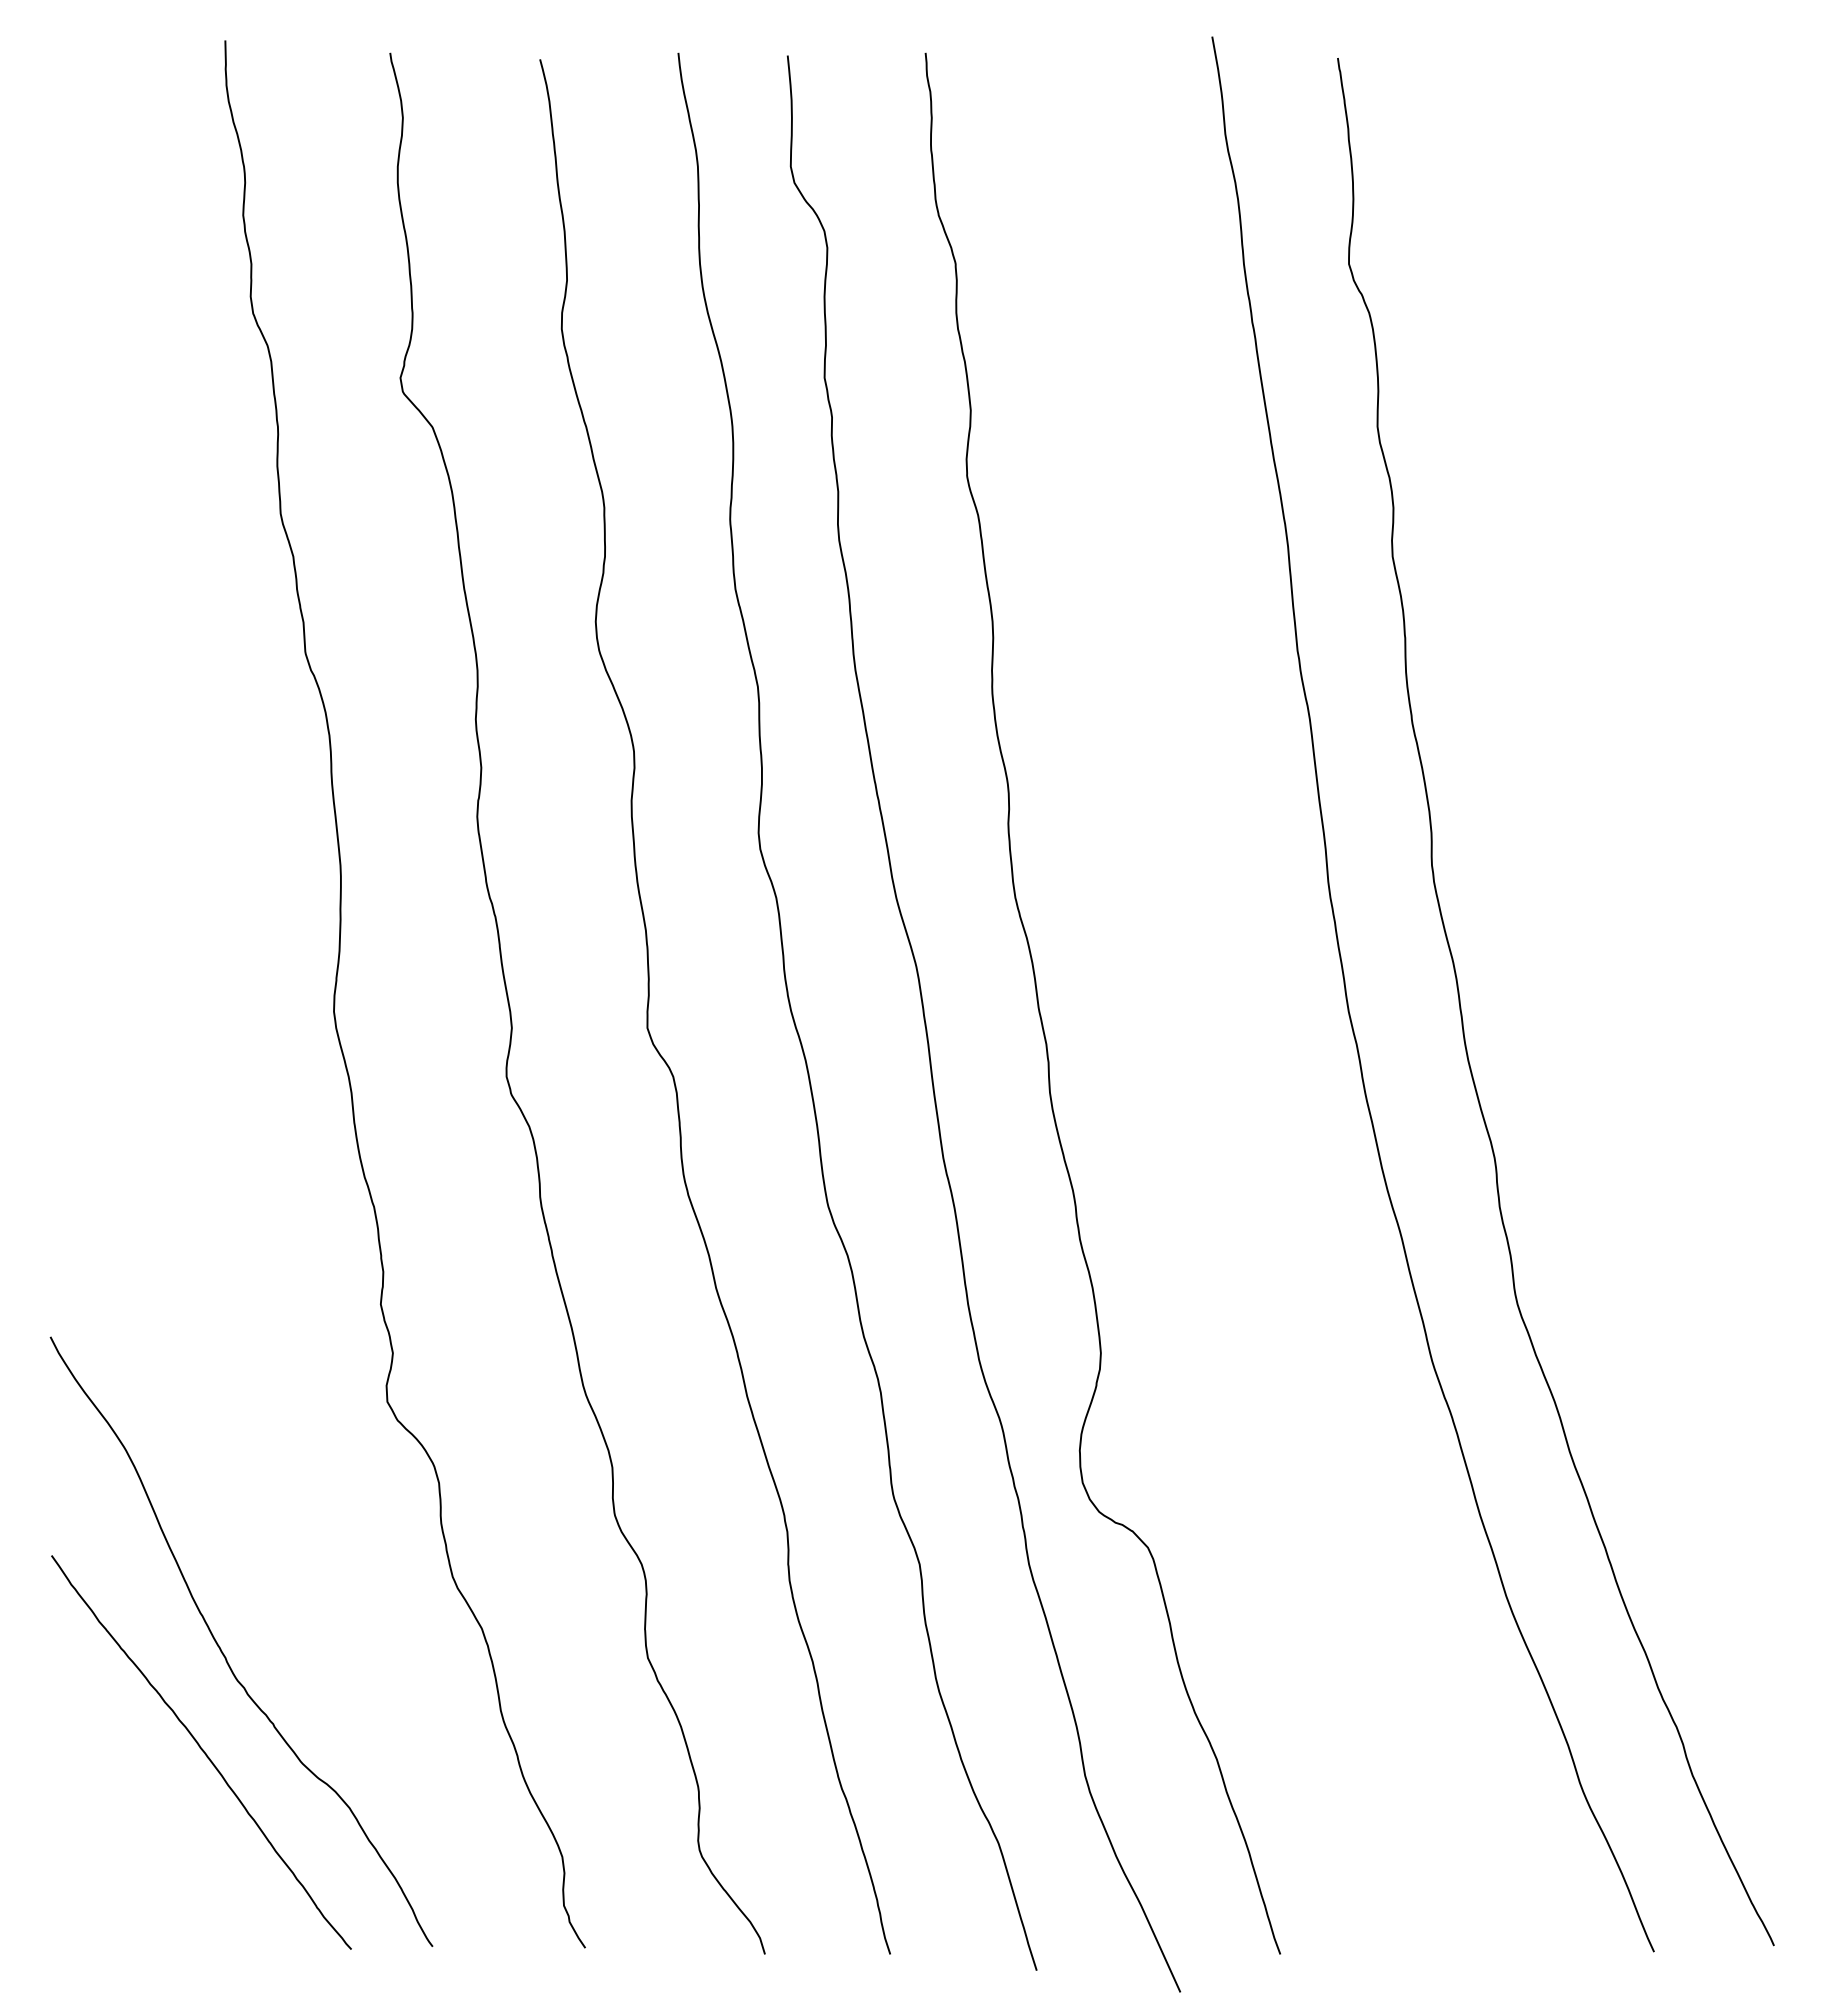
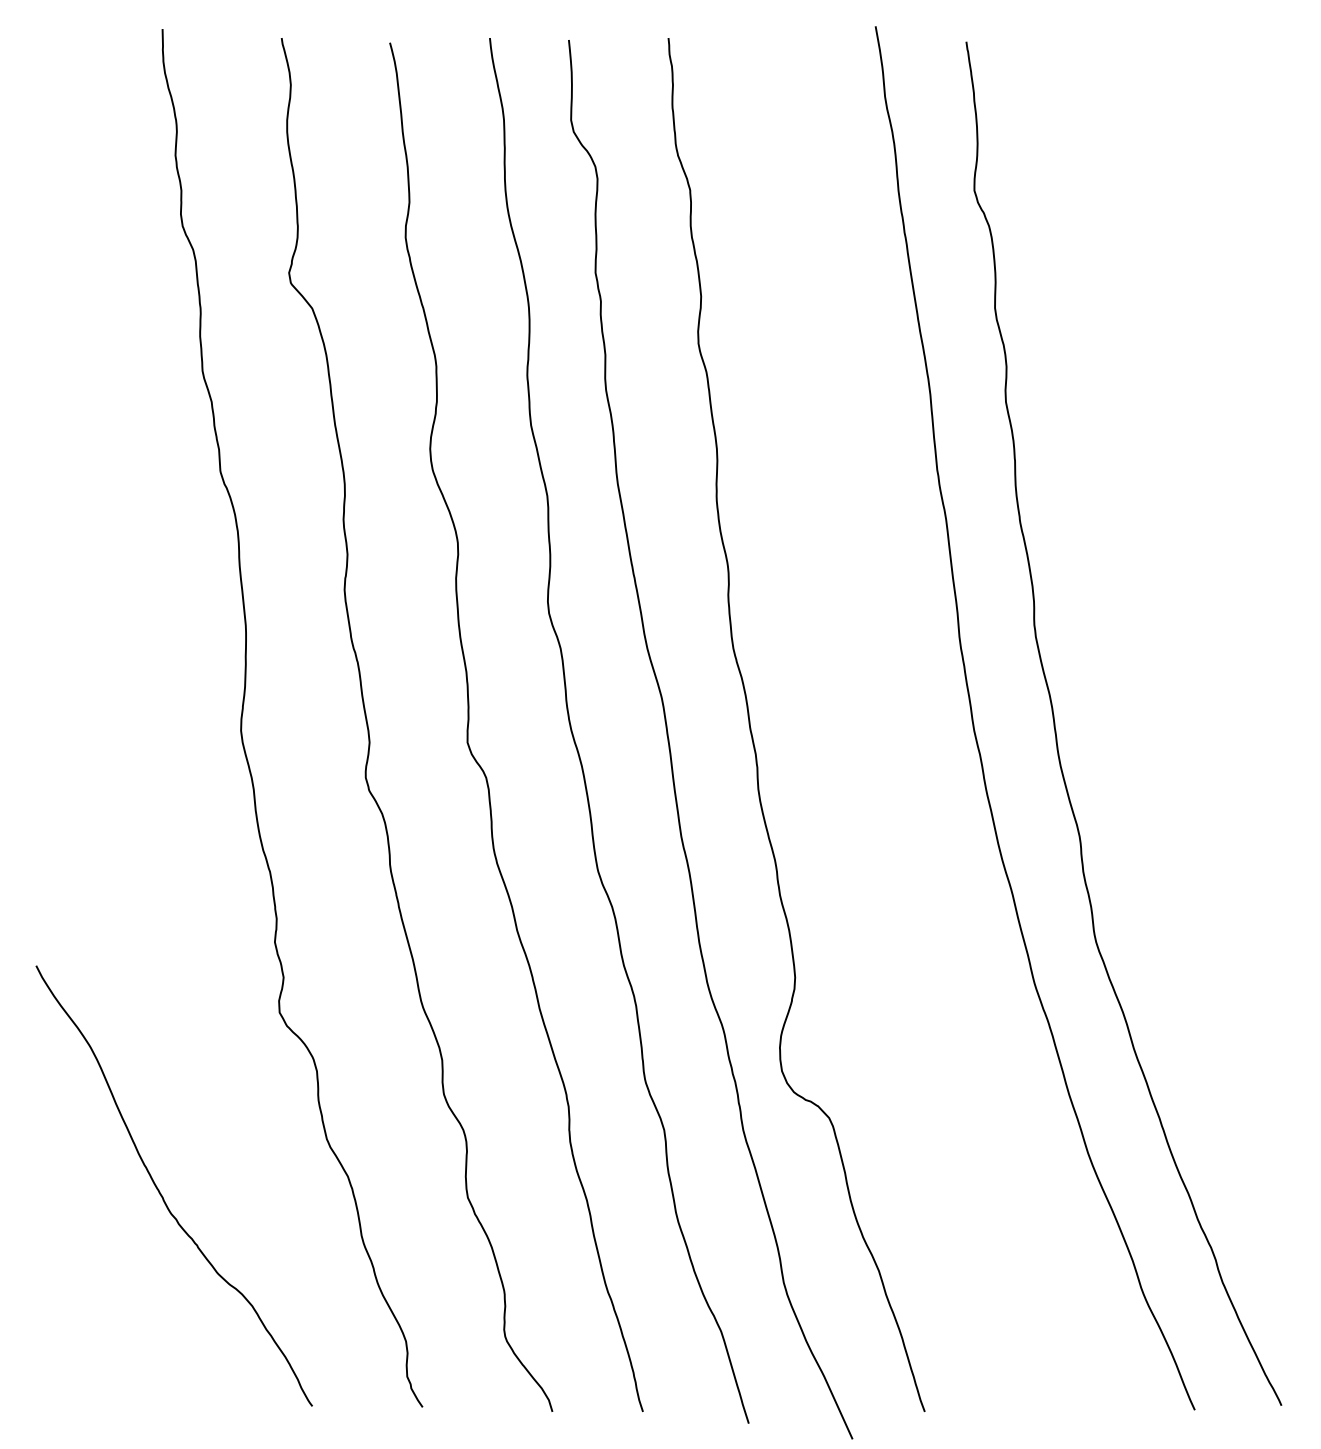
curve: (202, 1751) -> (146, 1265), removed

